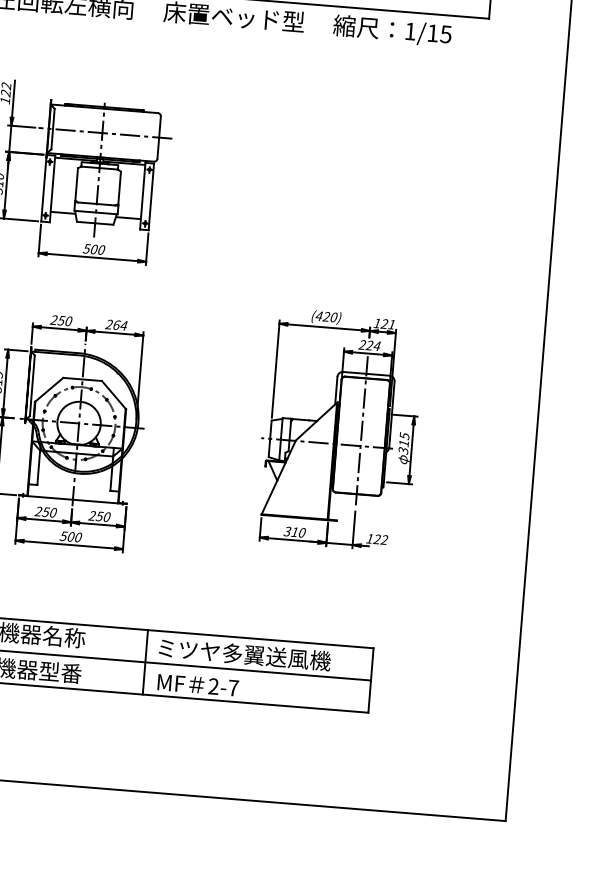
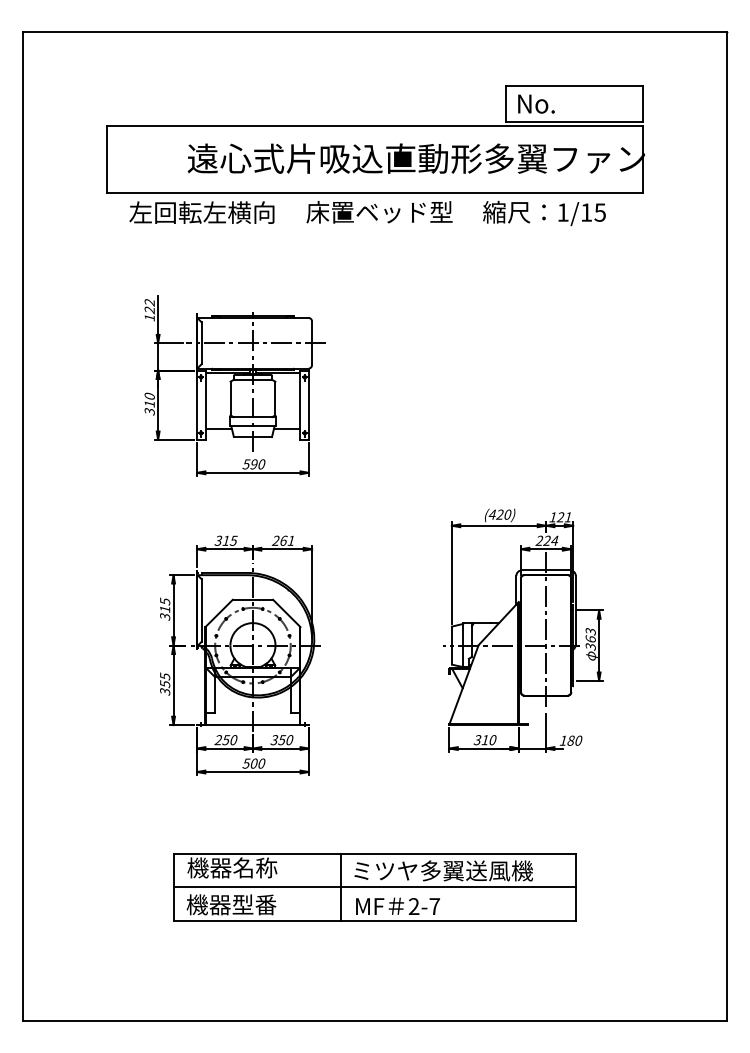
text: (93, 249) -> (253, 464), 500 -> 590
text: (60, 320) -> (225, 540), 250 -> 315
text: (123, 325) -> (290, 540), 264 -> 261
text: (404, 438) -> (590, 634), 315 -> 363
text: (92, 516) -> (274, 740), 250 -> 350
text: (380, 539) -> (574, 740), 122 -> 180

